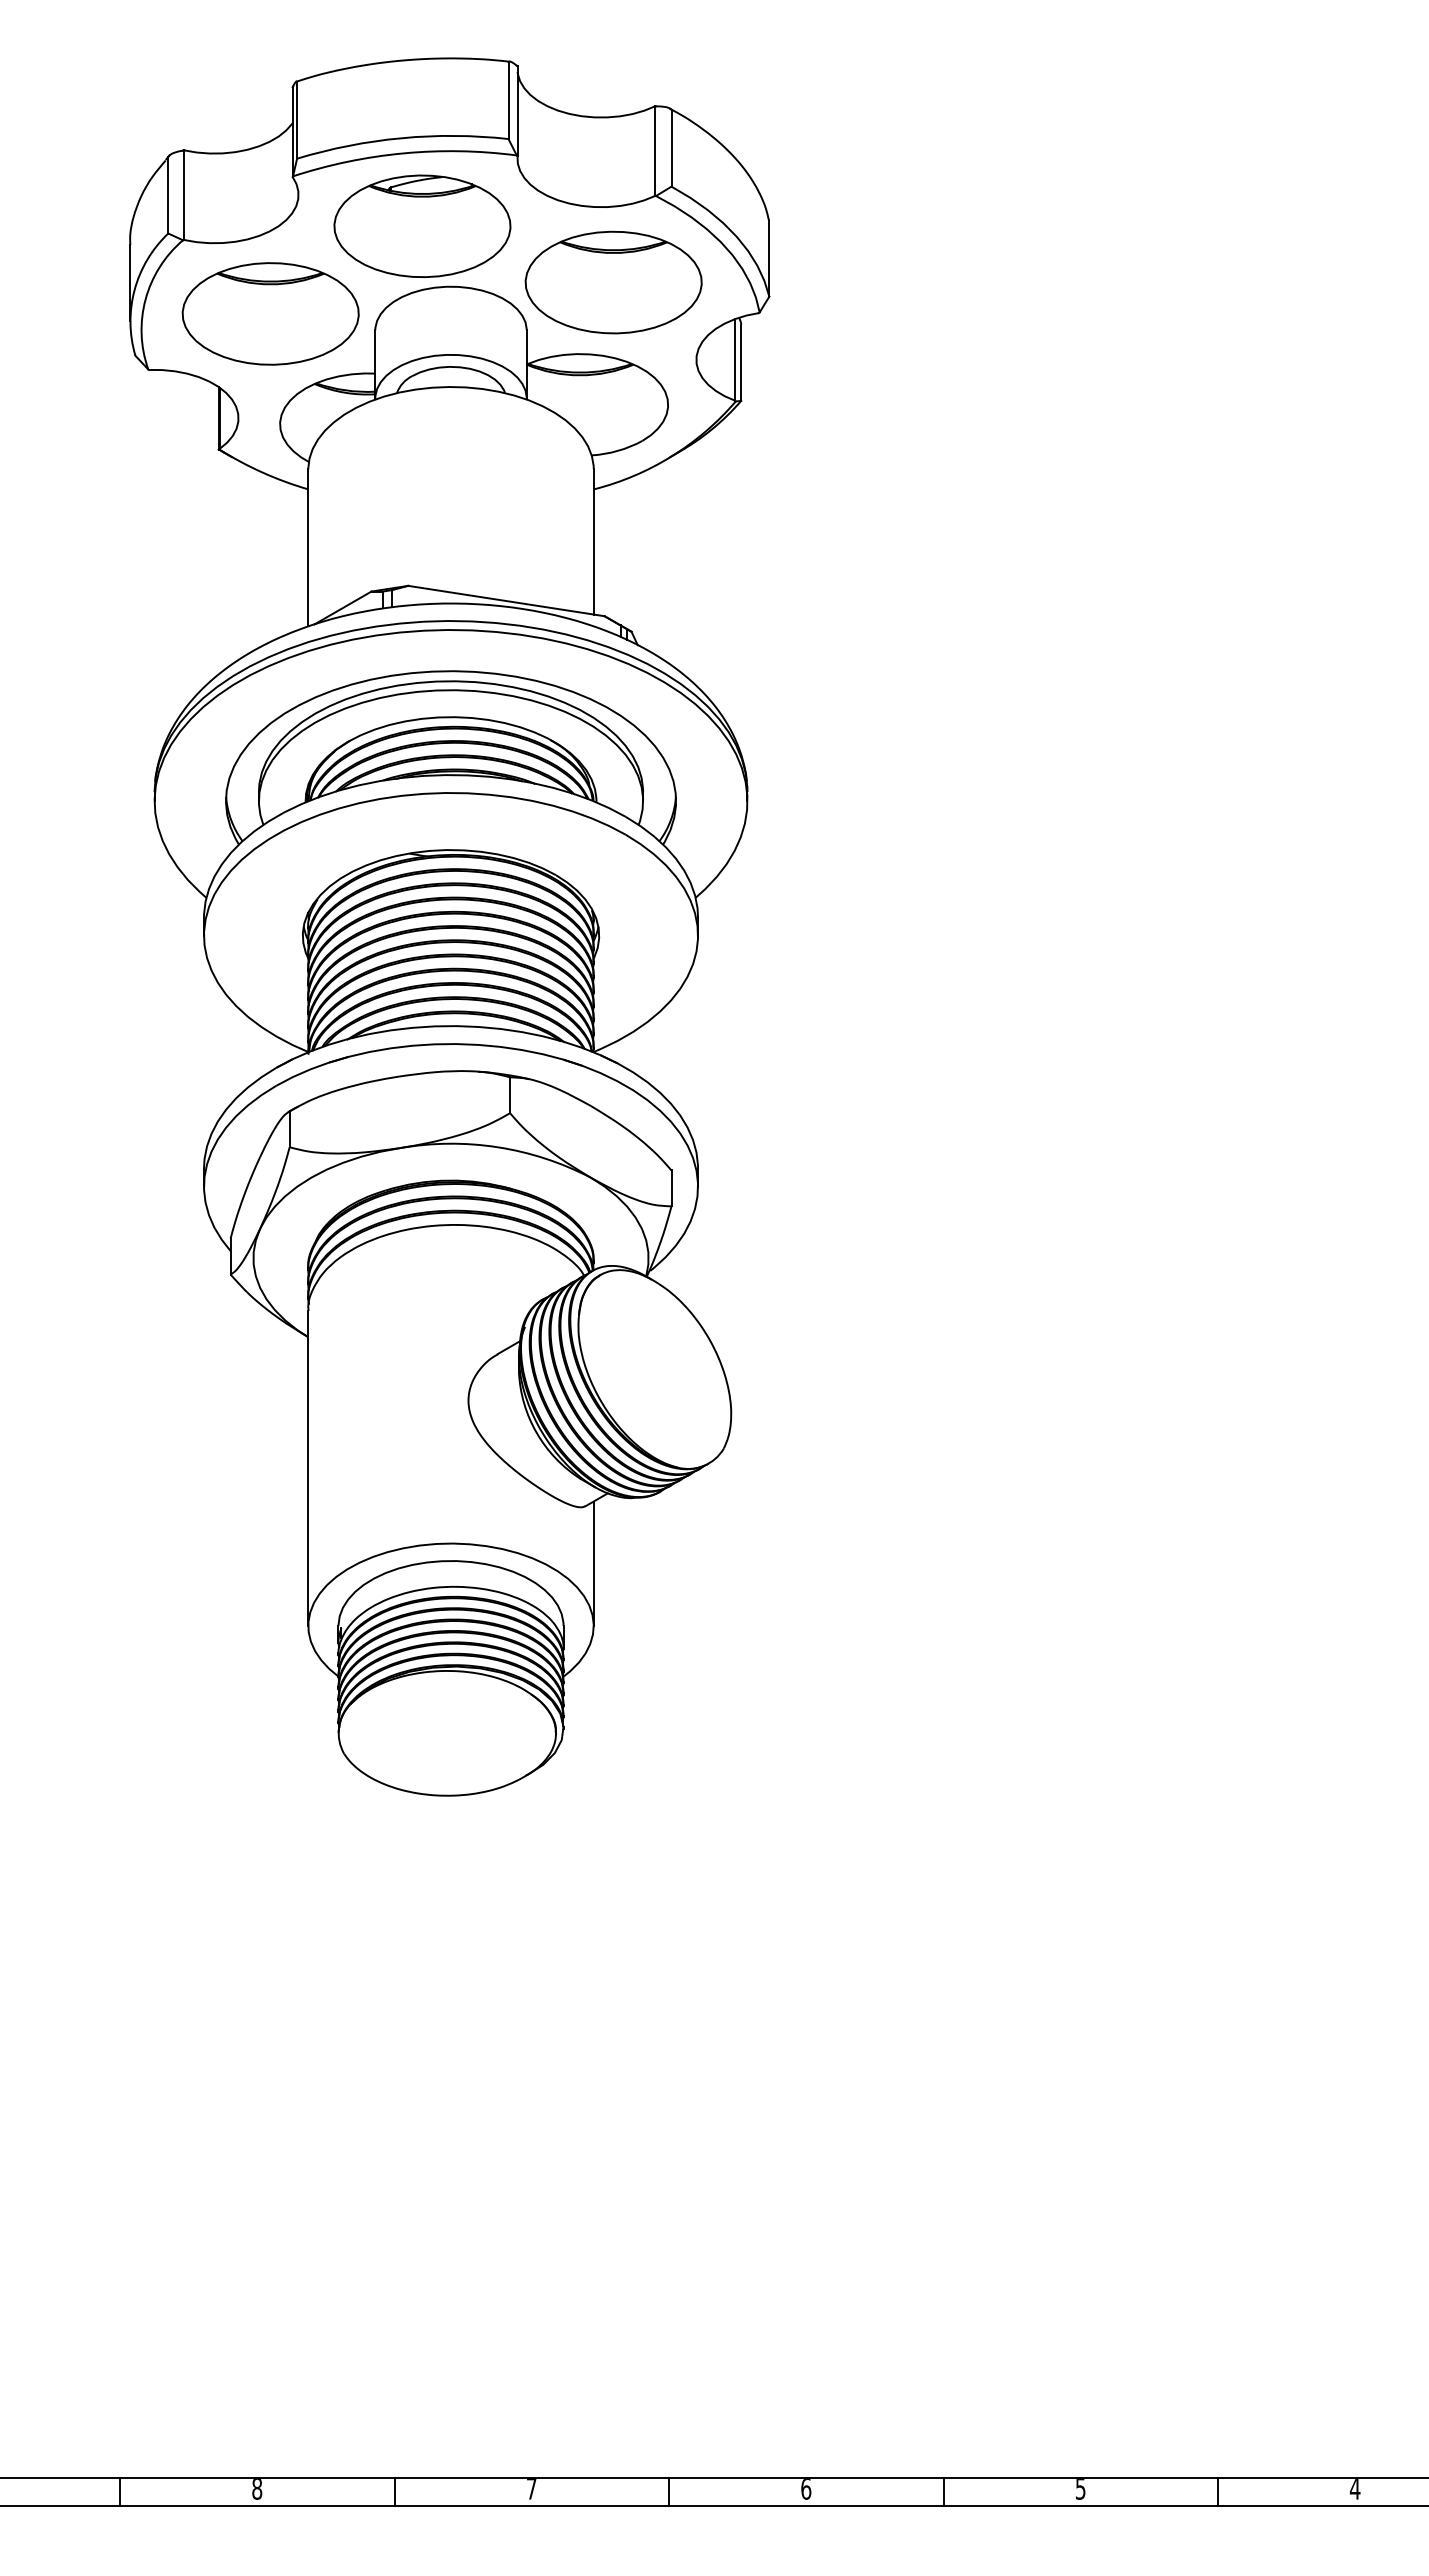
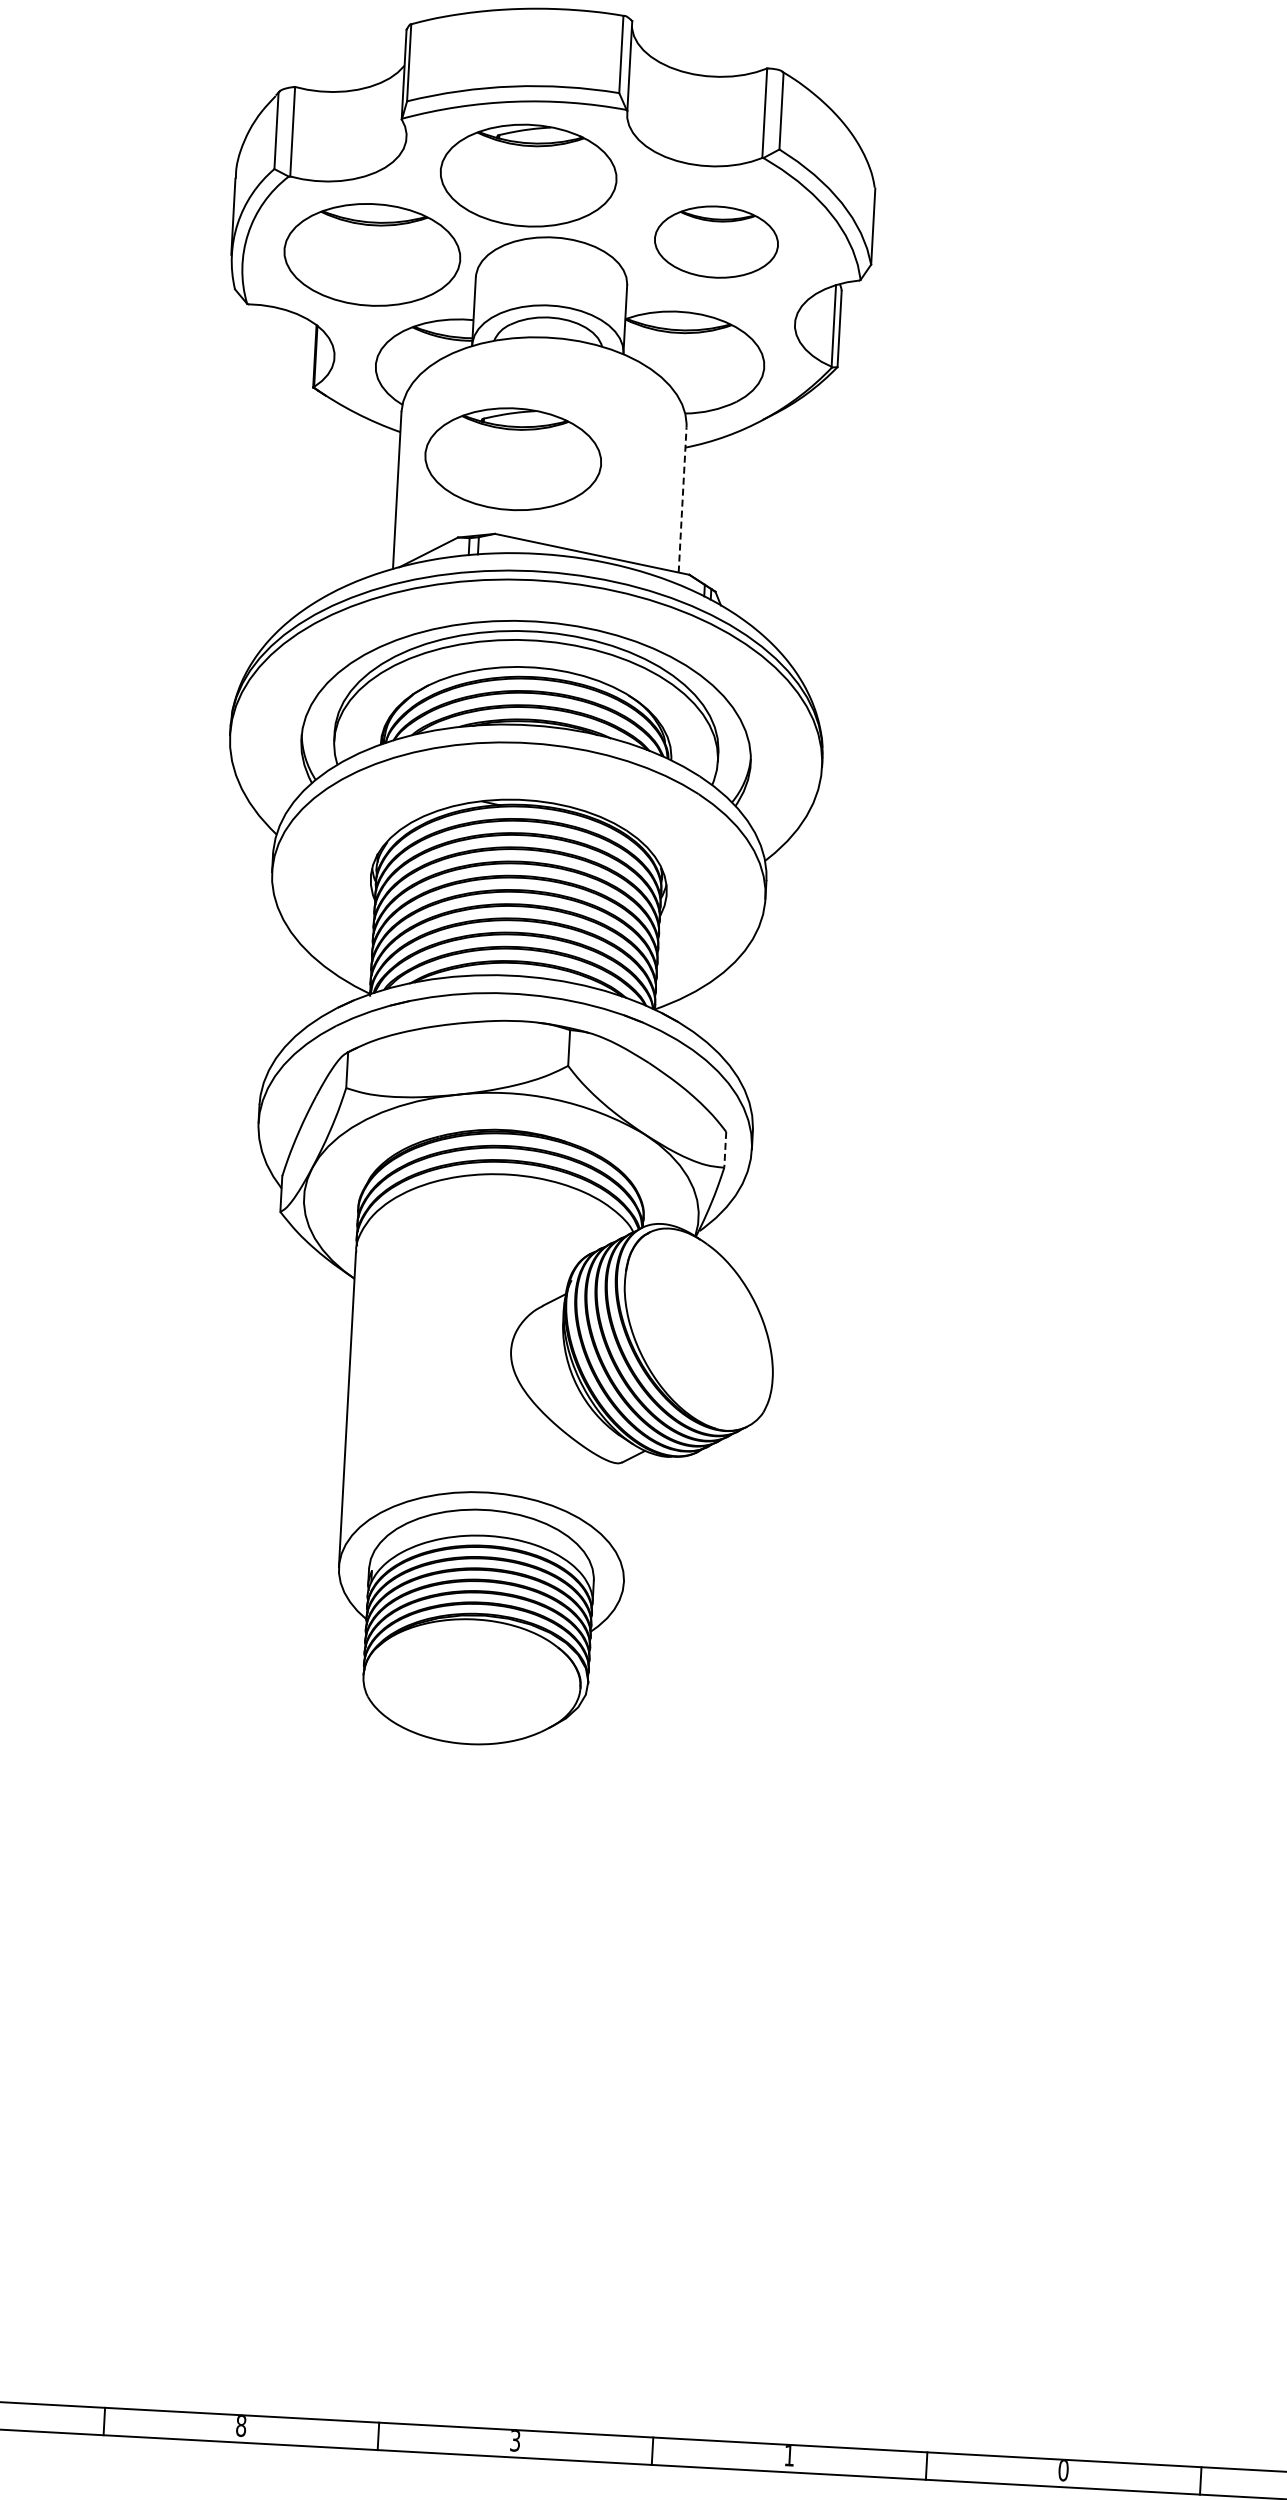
part: (613, 282) -> (716, 242), size x0.7
part: (422, 509) -> (513, 458), added
line: (593, 541) -> (682, 499), solid -> dashed
line: (671, 1188) -> (725, 1149), solid -> dashed
line: (593, 1563) -> (627, 1520), removed
text: (531, 2489) -> (515, 2441), 7 -> 3
text: (806, 2489) -> (789, 2456), 6 -> 1
text: (1080, 2489) -> (1063, 2471), 5 -> 0

